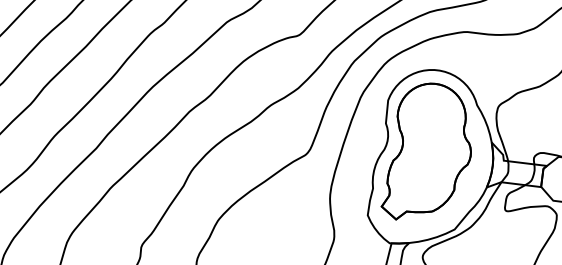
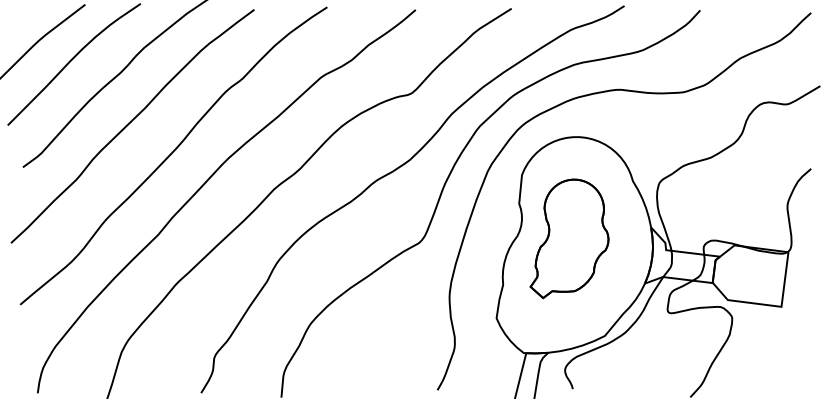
part: (426, 151) -> (569, 238), size x0.7

